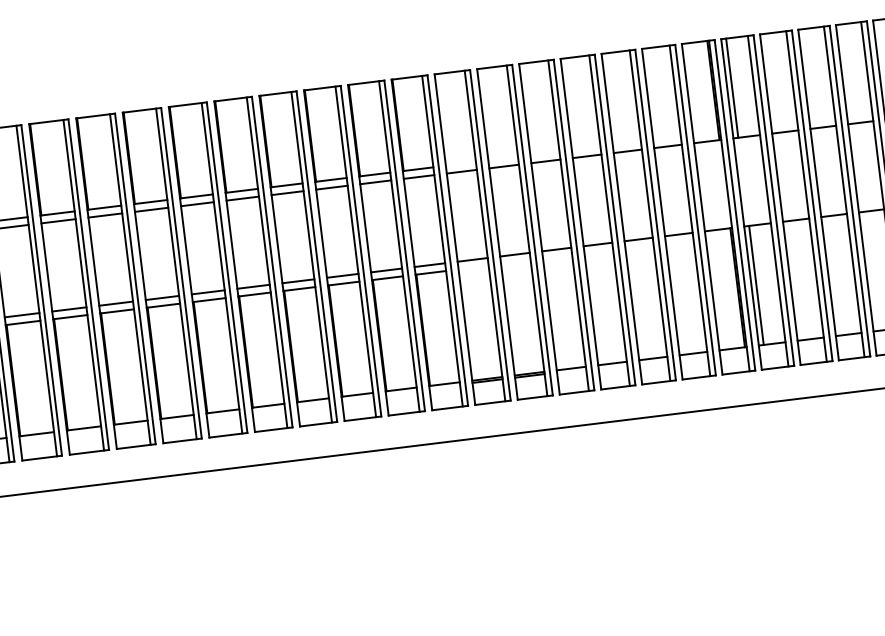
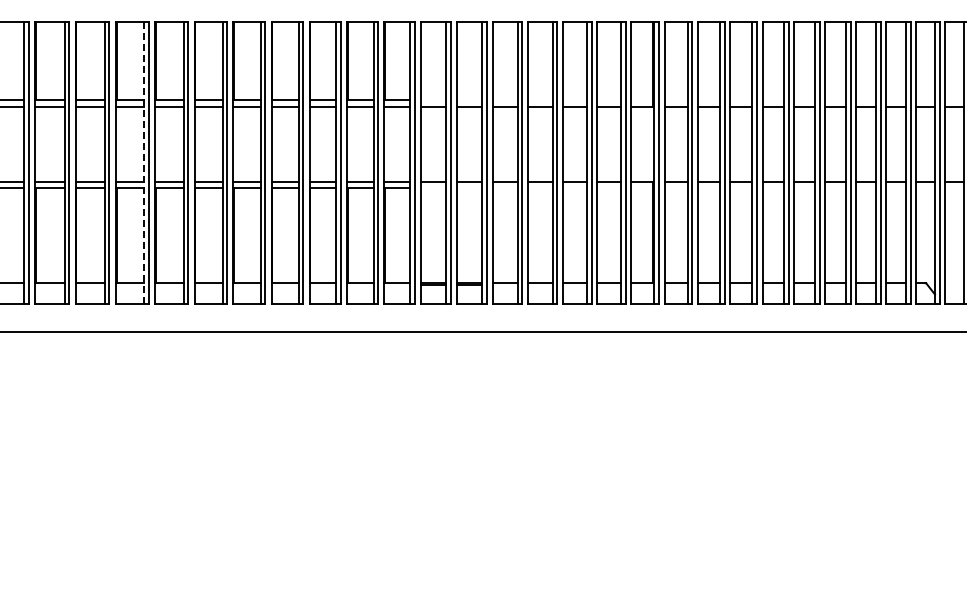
line: (732, 87) -> (669, 64), removed
line: (130, 279) -> (144, 163), solid -> dashed
line: (757, 285) -> (669, 232), removed

